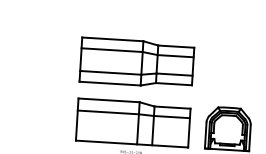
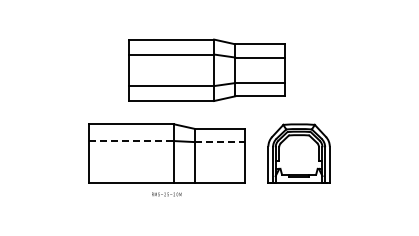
part: (136, 62) -> (206, 69), moved
line: (108, 112) -> (132, 141), solid -> dashed
line: (172, 117) -> (220, 142), solid -> dashed

